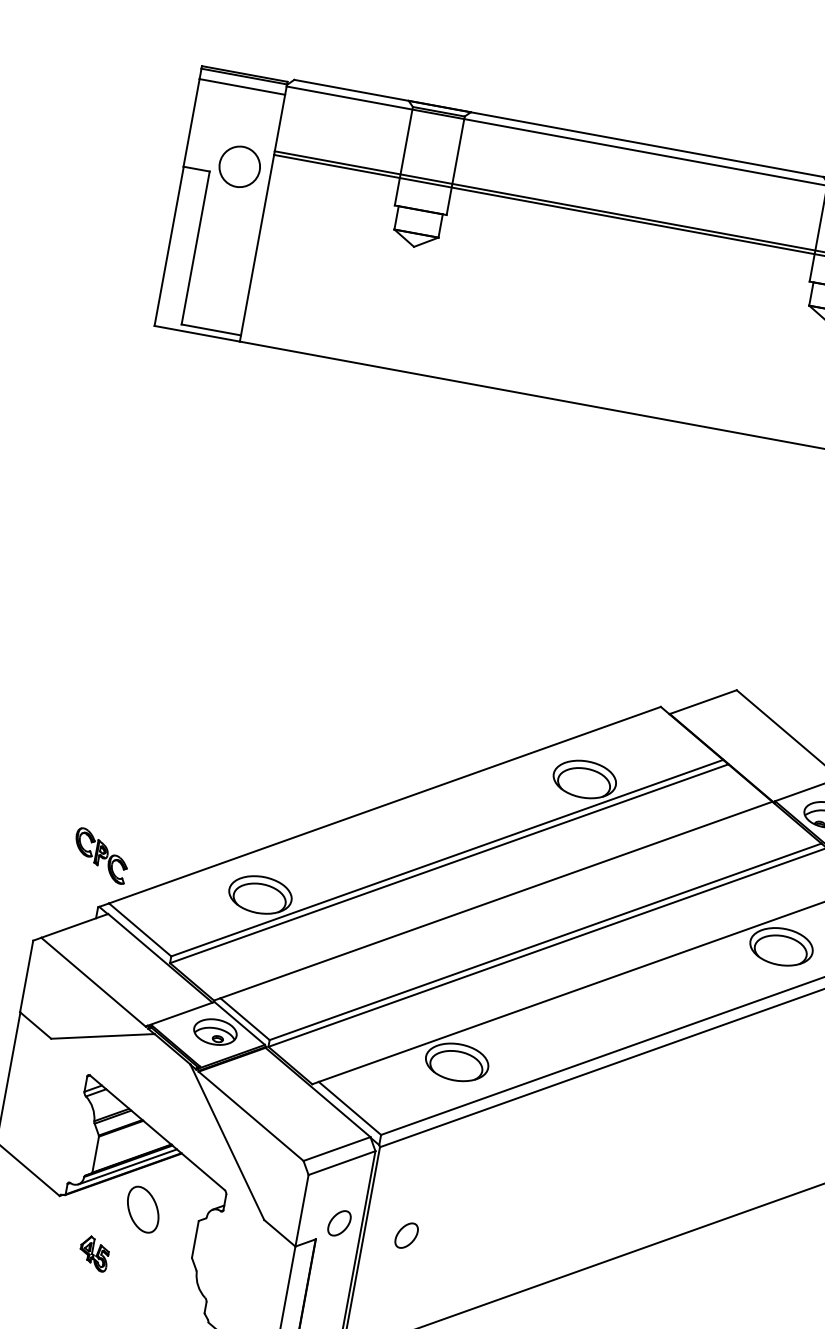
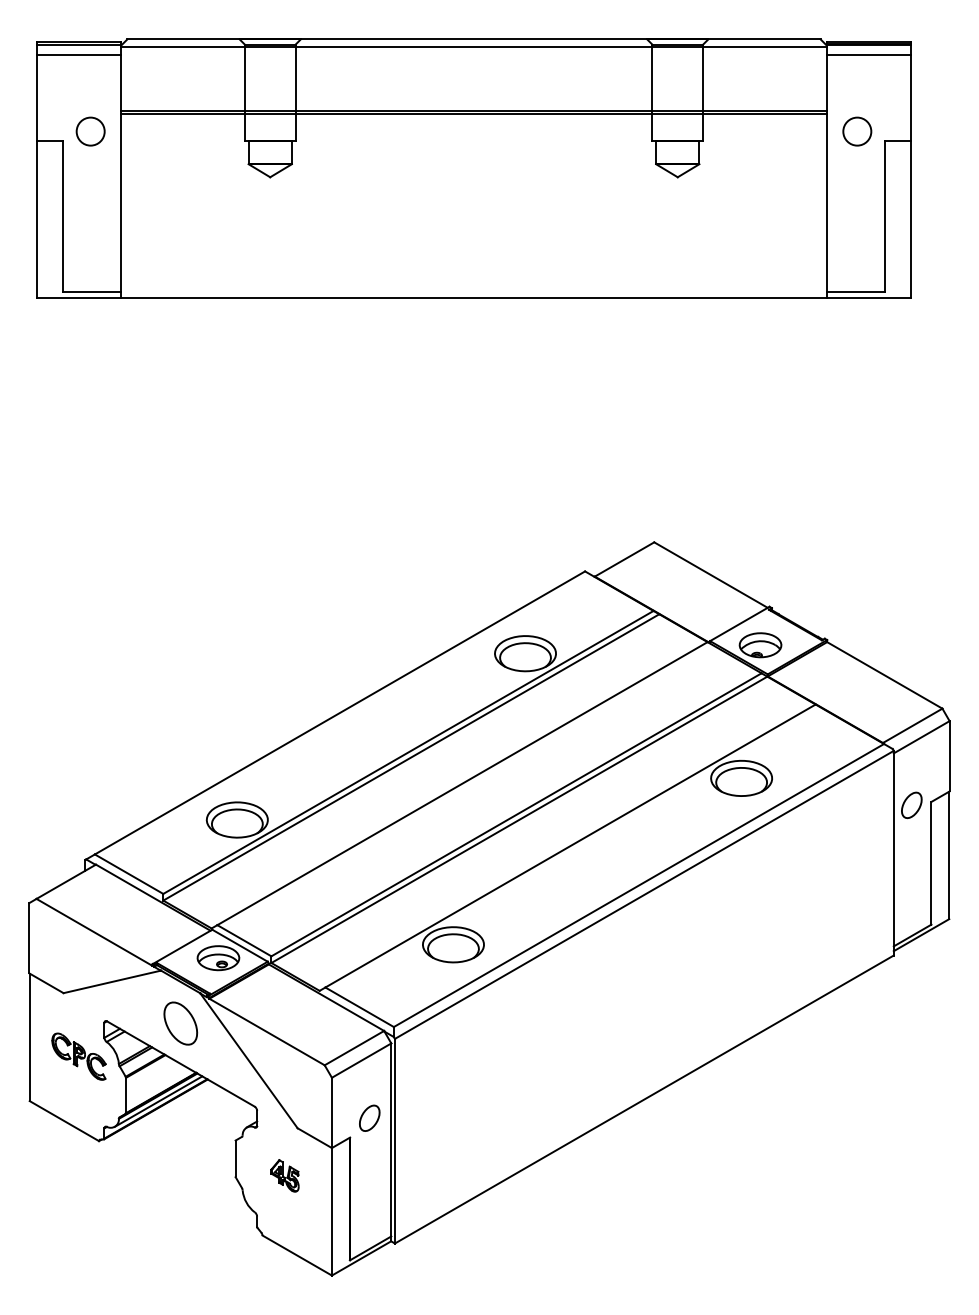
circle: (239, 166) -> (90, 131), size x0.71
part: (100, 855) -> (78, 1056), moved
part: (142, 1209) -> (180, 1023), moved
part: (406, 1234) -> (435, 1117), removed
part: (93, 1253) -> (284, 1175), moved

